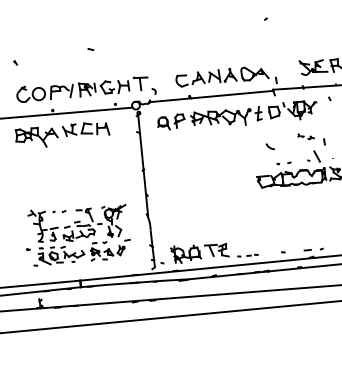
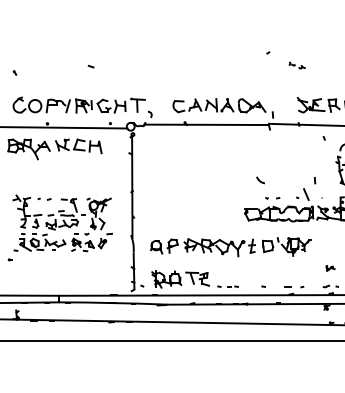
part: (237, 116) -> (230, 247), moved
part: (305, 136) -> (296, 65), moved
part: (79, 234) -> (62, 223), moved

